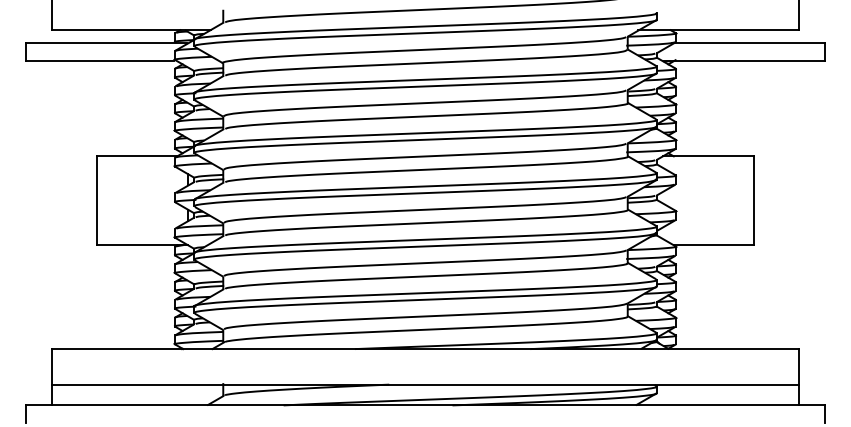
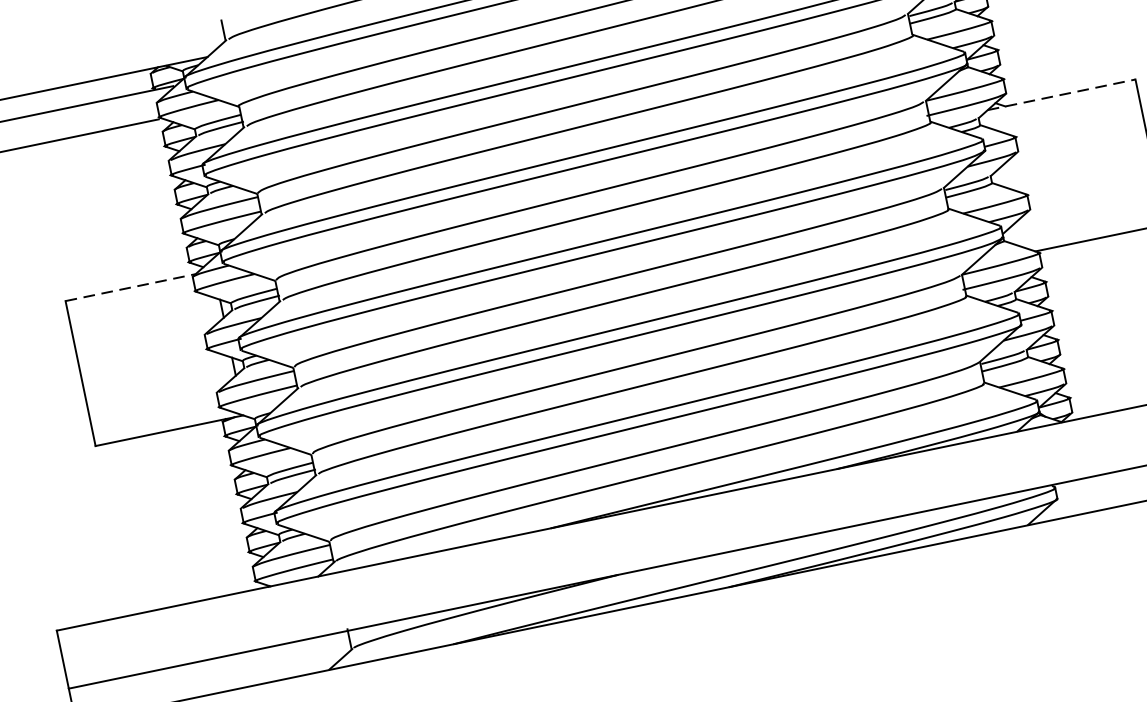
line: (137, 156) -> (130, 287), solid -> dashed
line: (708, 156) -> (1062, 94), solid -> dashed

